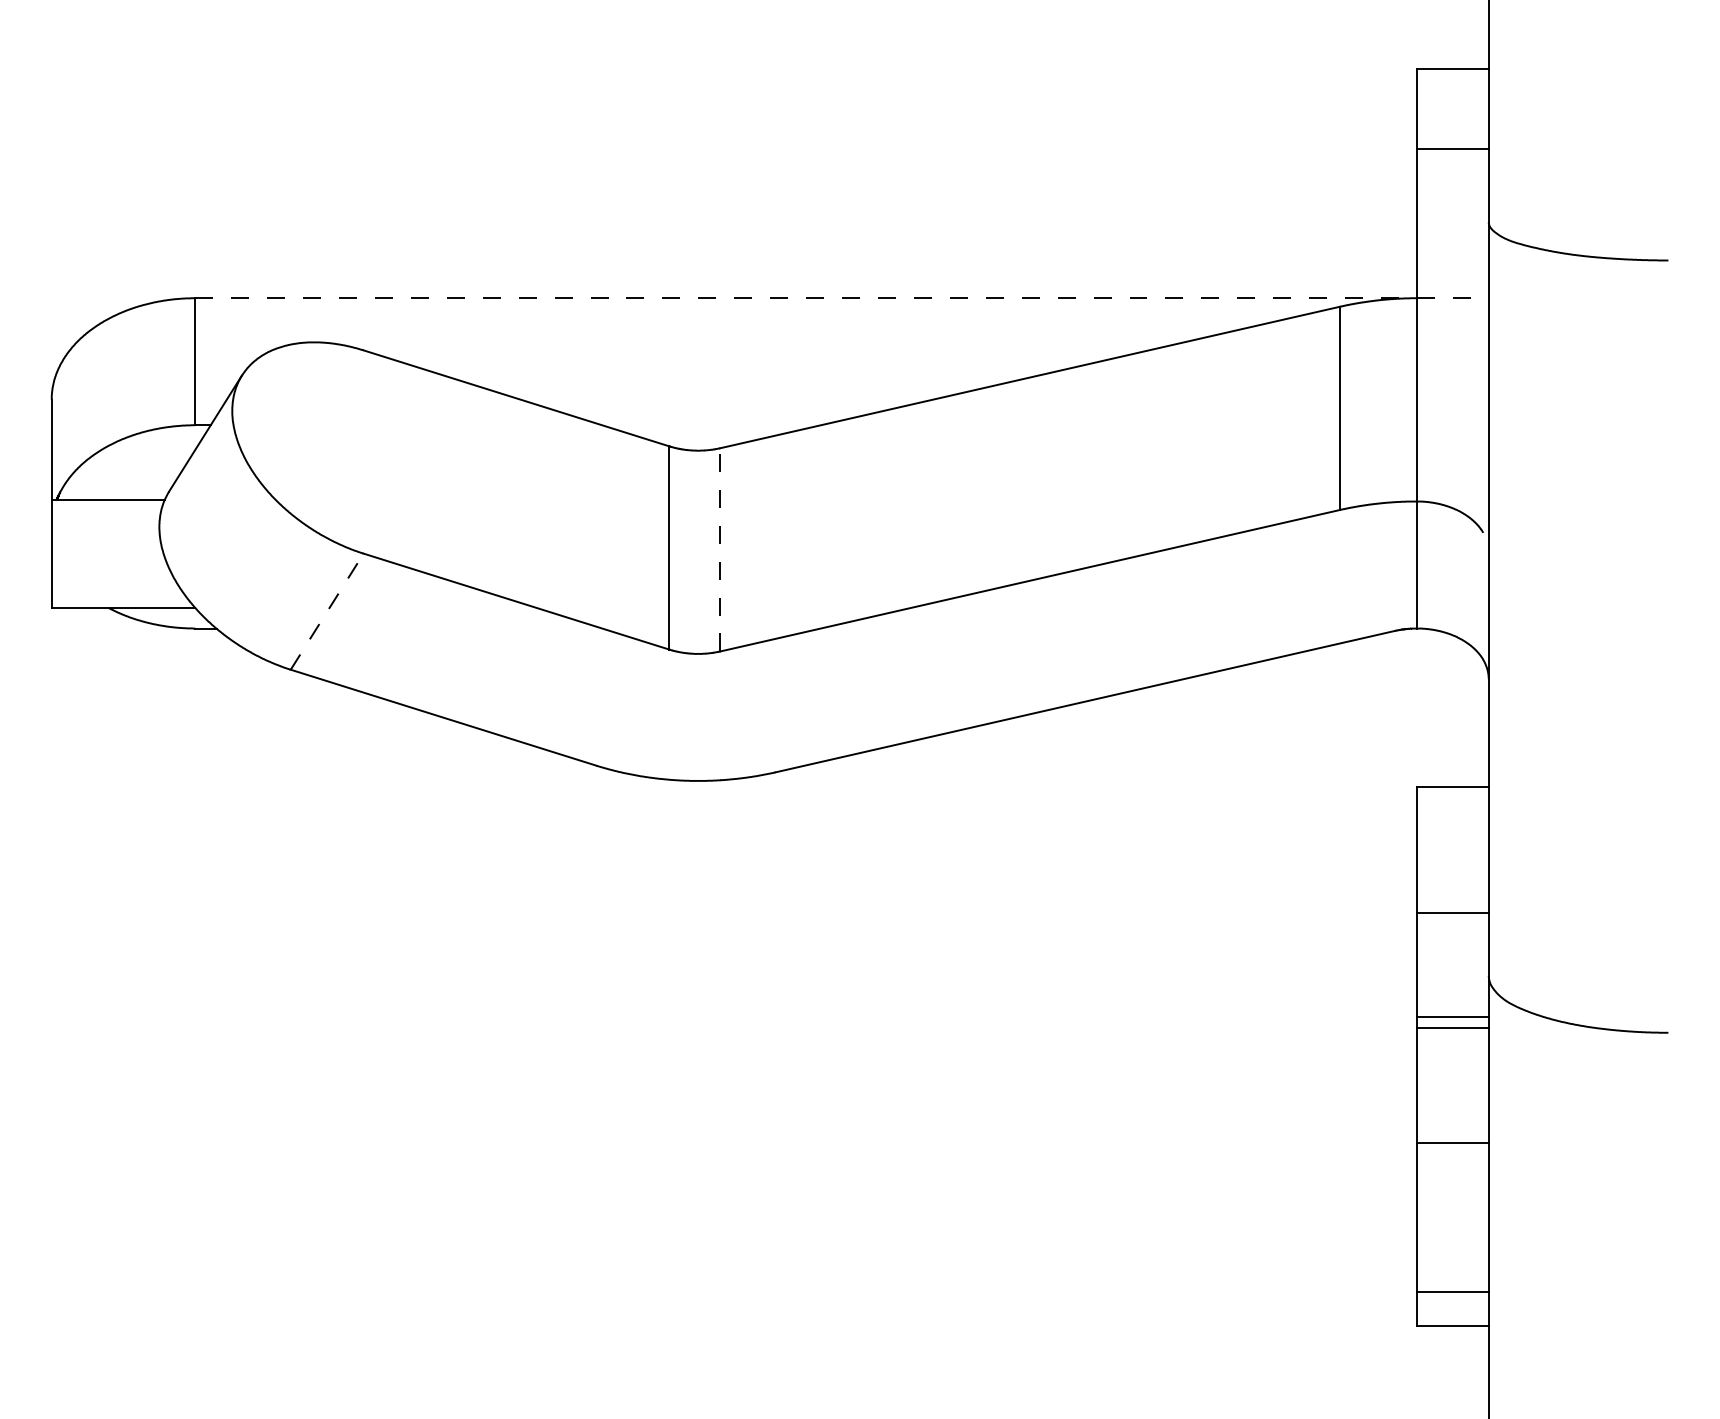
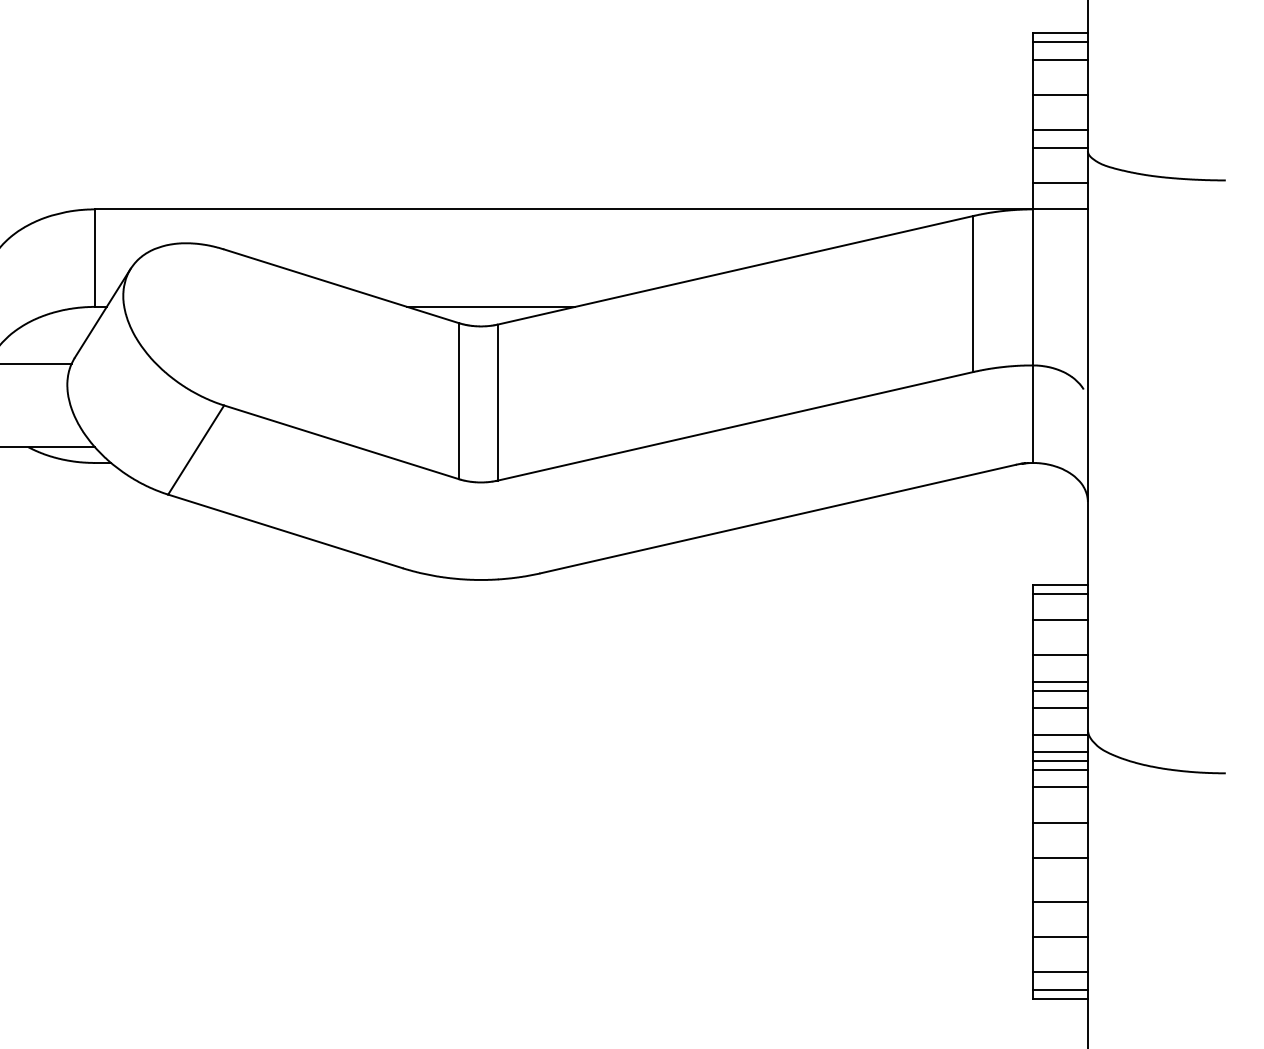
line: (1452, 80) -> (1060, 42), added
line: (1452, 103) -> (1060, 59), added
line: (1452, 194) -> (1060, 129), added
line: (1452, 217) -> (1060, 147), added
line: (1452, 263) -> (1060, 182), added
line: (842, 298) -> (591, 209), dashed -> solid
line: (711, 425) -> (491, 307), added
line: (720, 549) -> (498, 402), dashed -> solid
line: (327, 611) -> (196, 449), dashed -> solid
line: (1452, 798) -> (1060, 593), added
line: (1452, 833) -> (1060, 620), added
line: (1452, 879) -> (1060, 655), added
line: (1452, 924) -> (1060, 690), added
line: (1452, 947) -> (1060, 707), added
line: (1452, 982) -> (1060, 734), added
line: (1452, 1005) -> (1060, 752), added
line: (1452, 1051) -> (1060, 787), added
line: (1452, 1096) -> (1060, 822), added
line: (1452, 1200) -> (1060, 902), added
line: (1452, 1246) -> (1060, 937), added
line: (1452, 1314) -> (1060, 989), added

